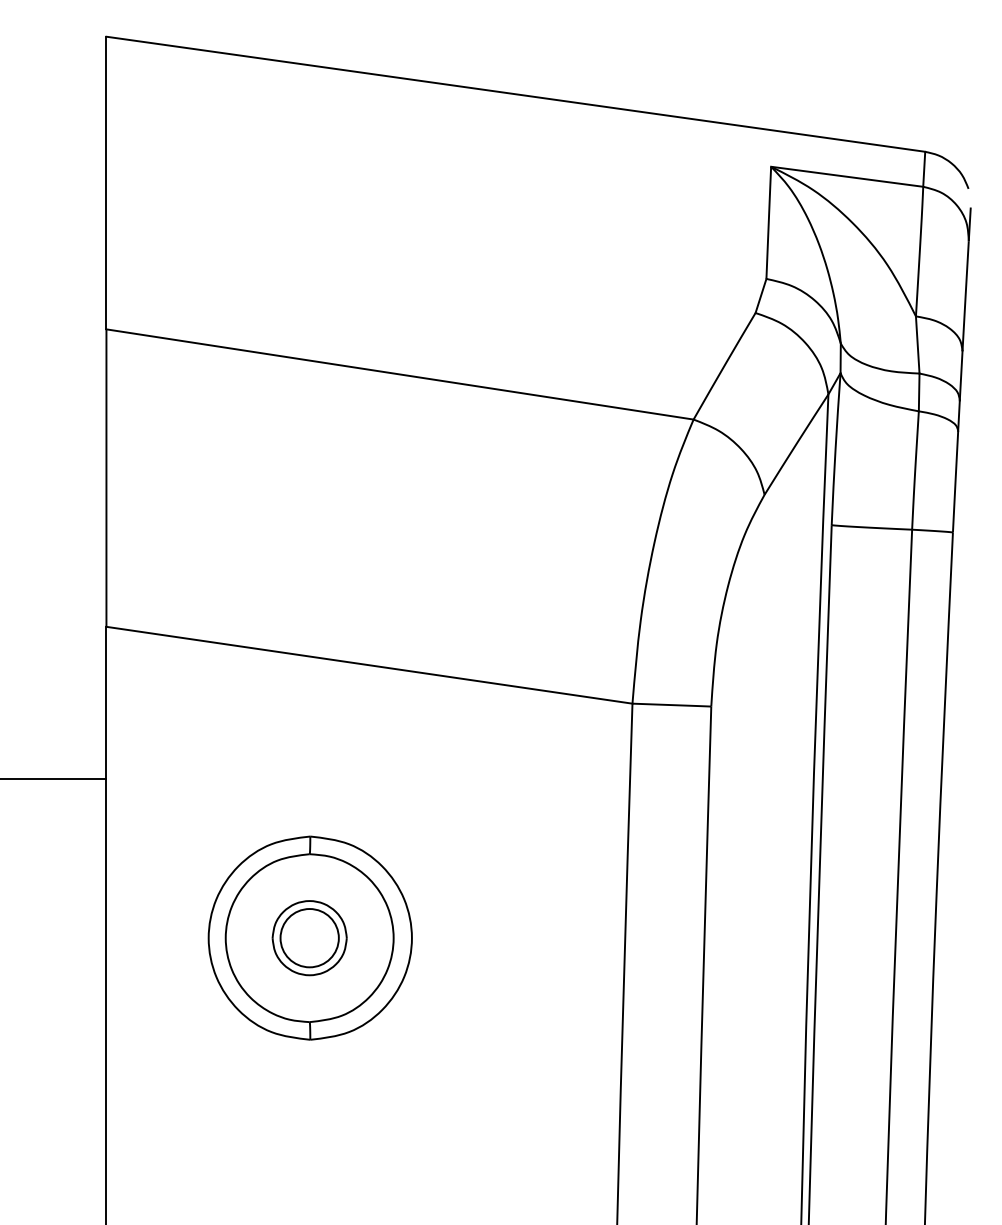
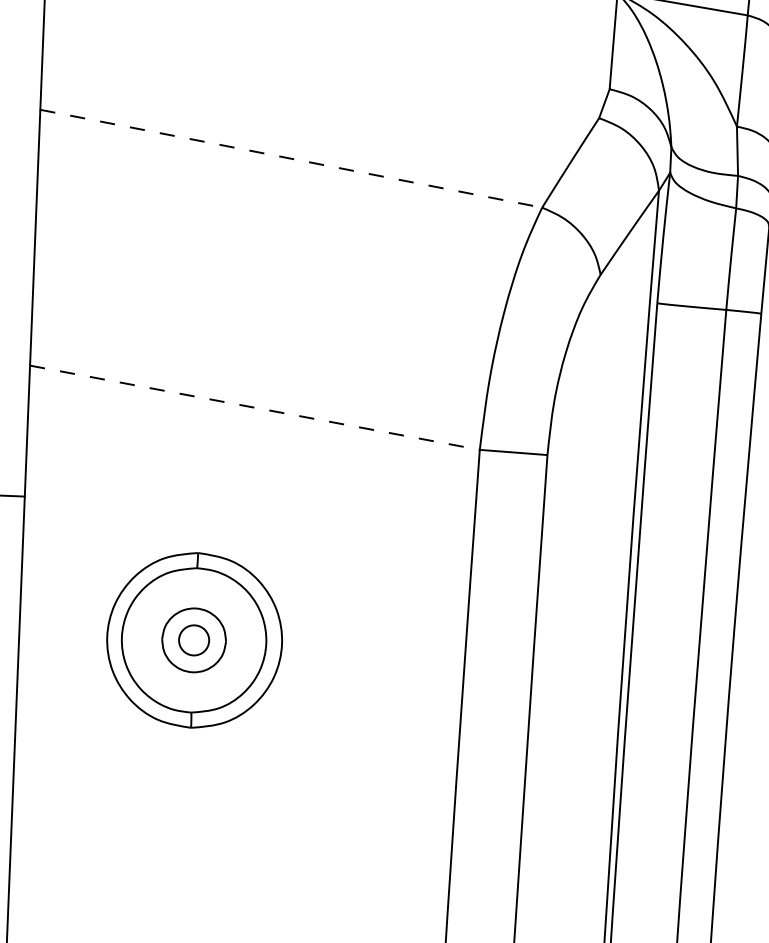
line: (400, 374) -> (291, 158), solid -> dashed
line: (369, 665) -> (254, 407), solid -> dashed
circle: (309, 938) -> (193, 640), size x0.6

